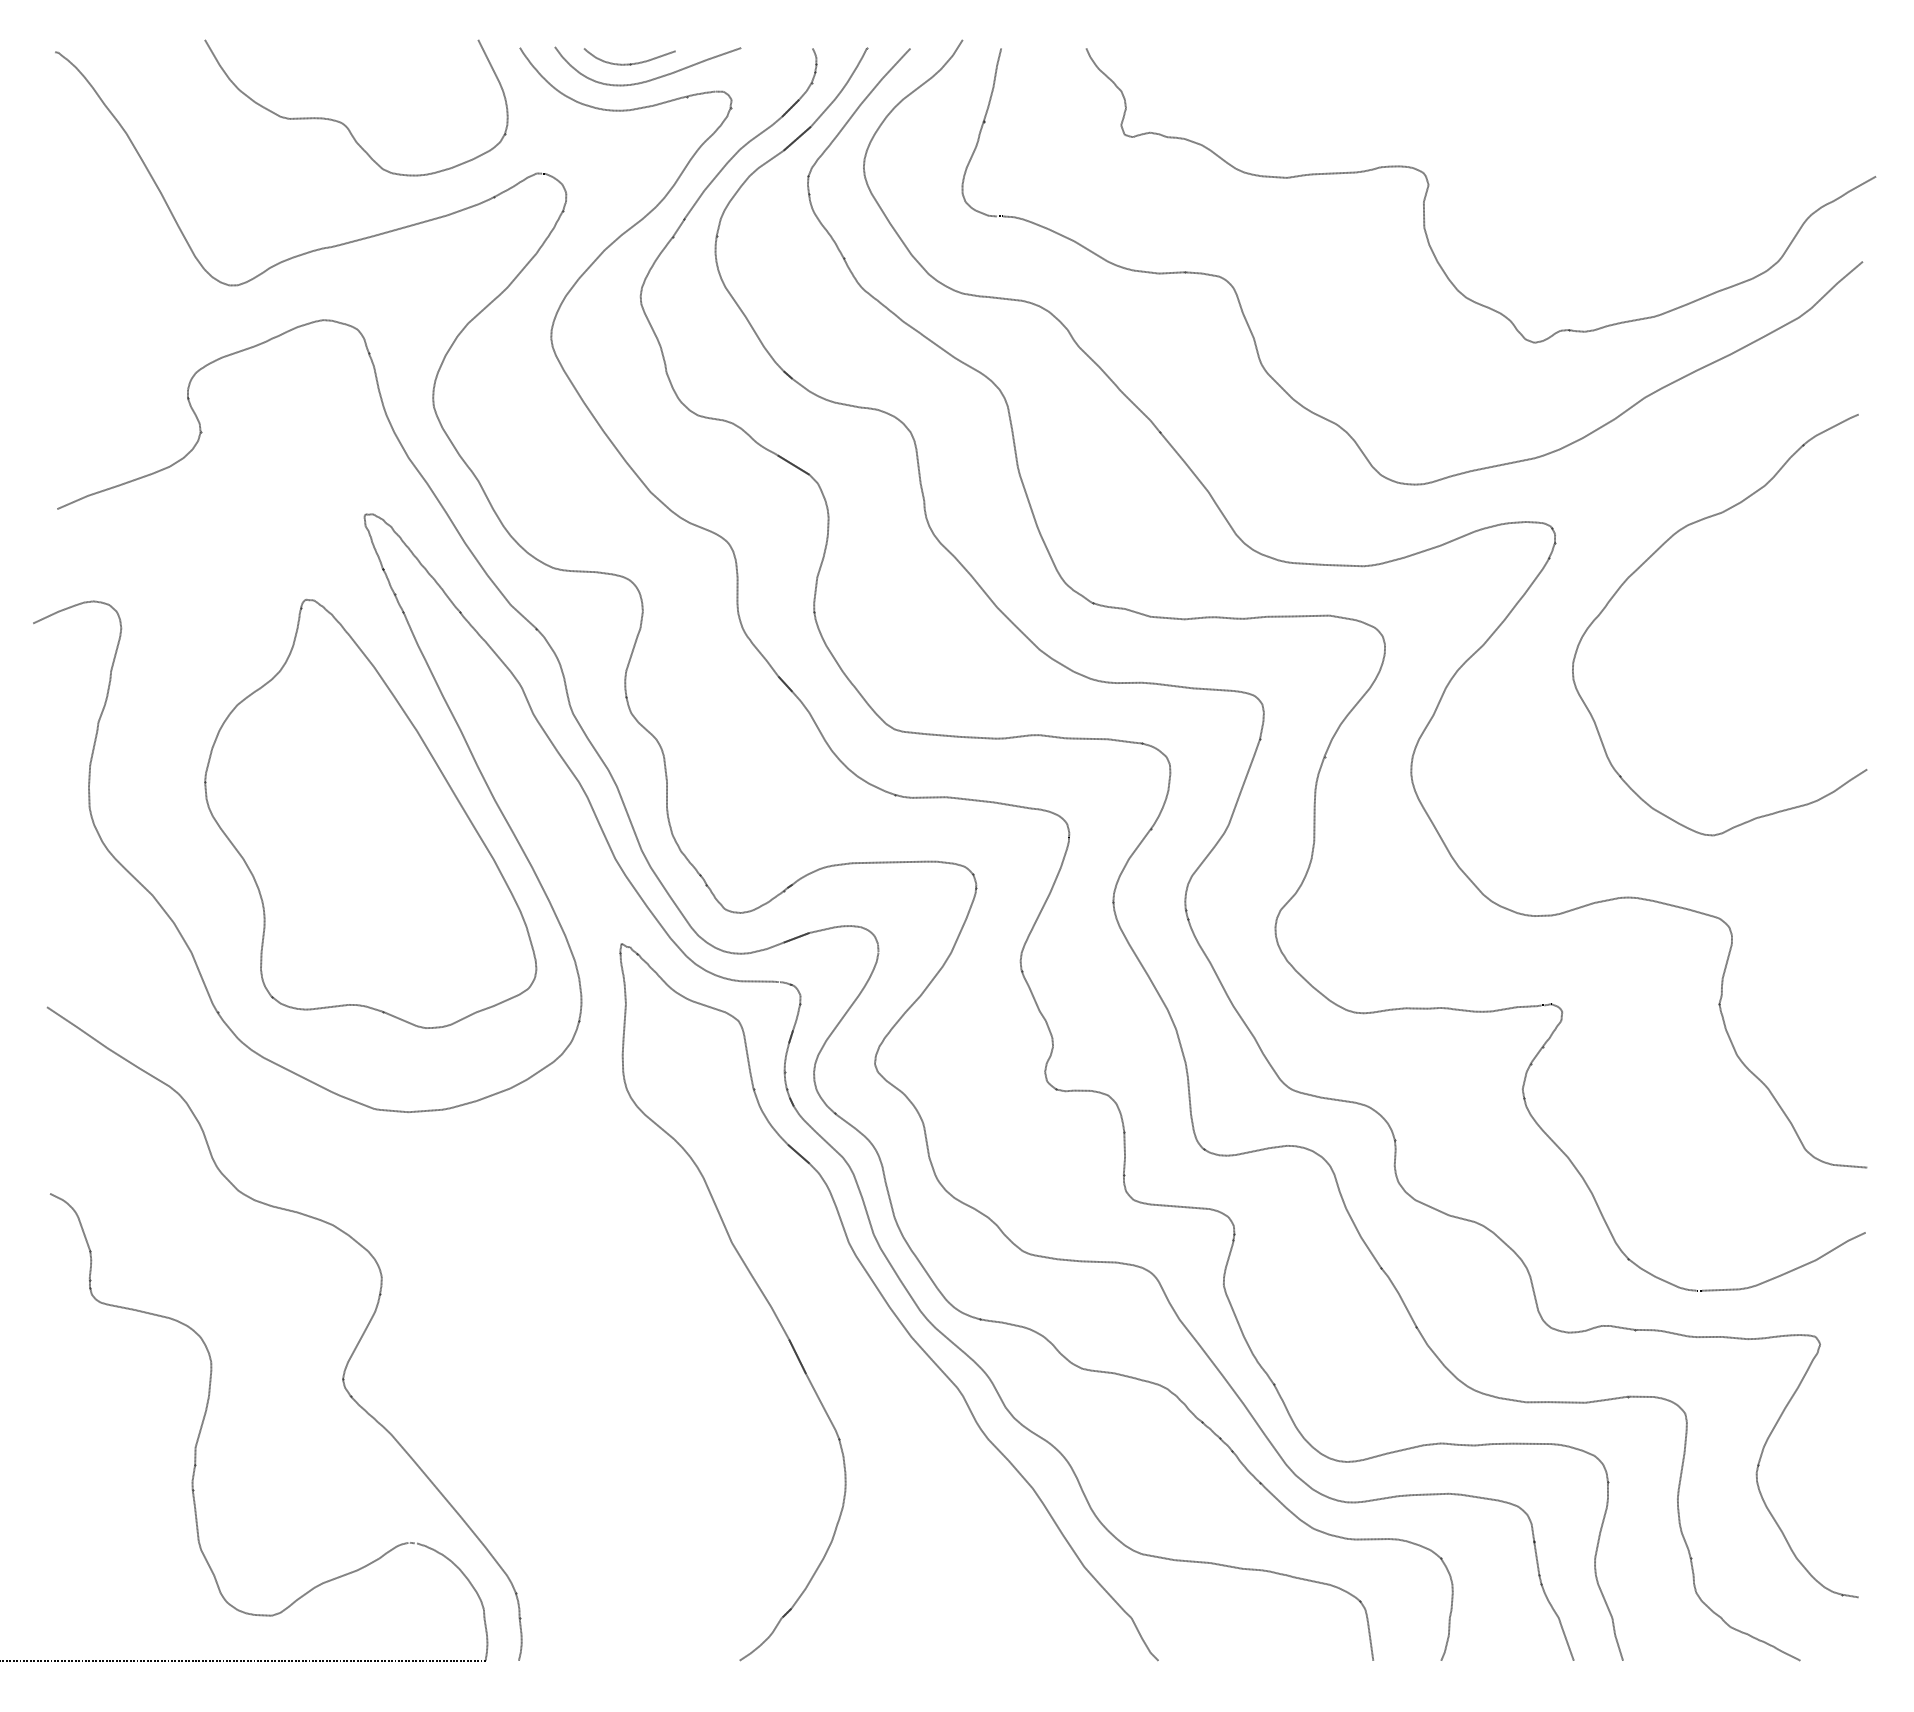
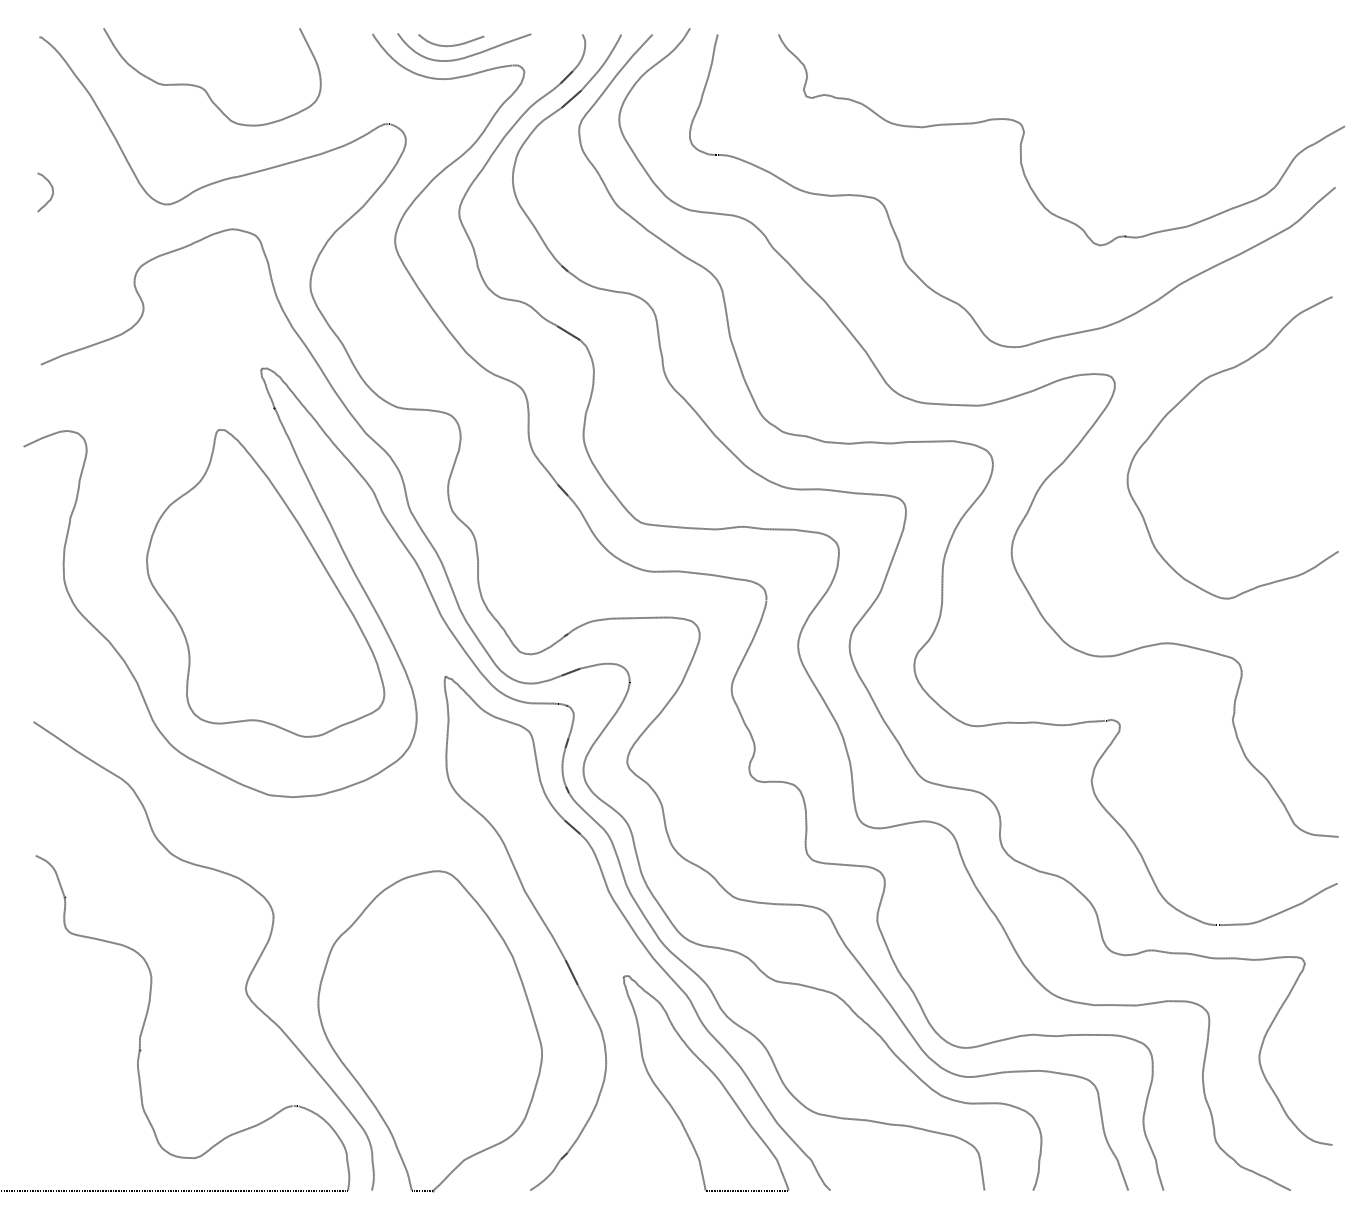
curve: (345, 124) -> (204, 89), moved
curve: (72, 272) -> (51, 195), added
part: (995, 1499) -> (713, 1074), added
part: (502, 1512) -> (360, 1084), added

